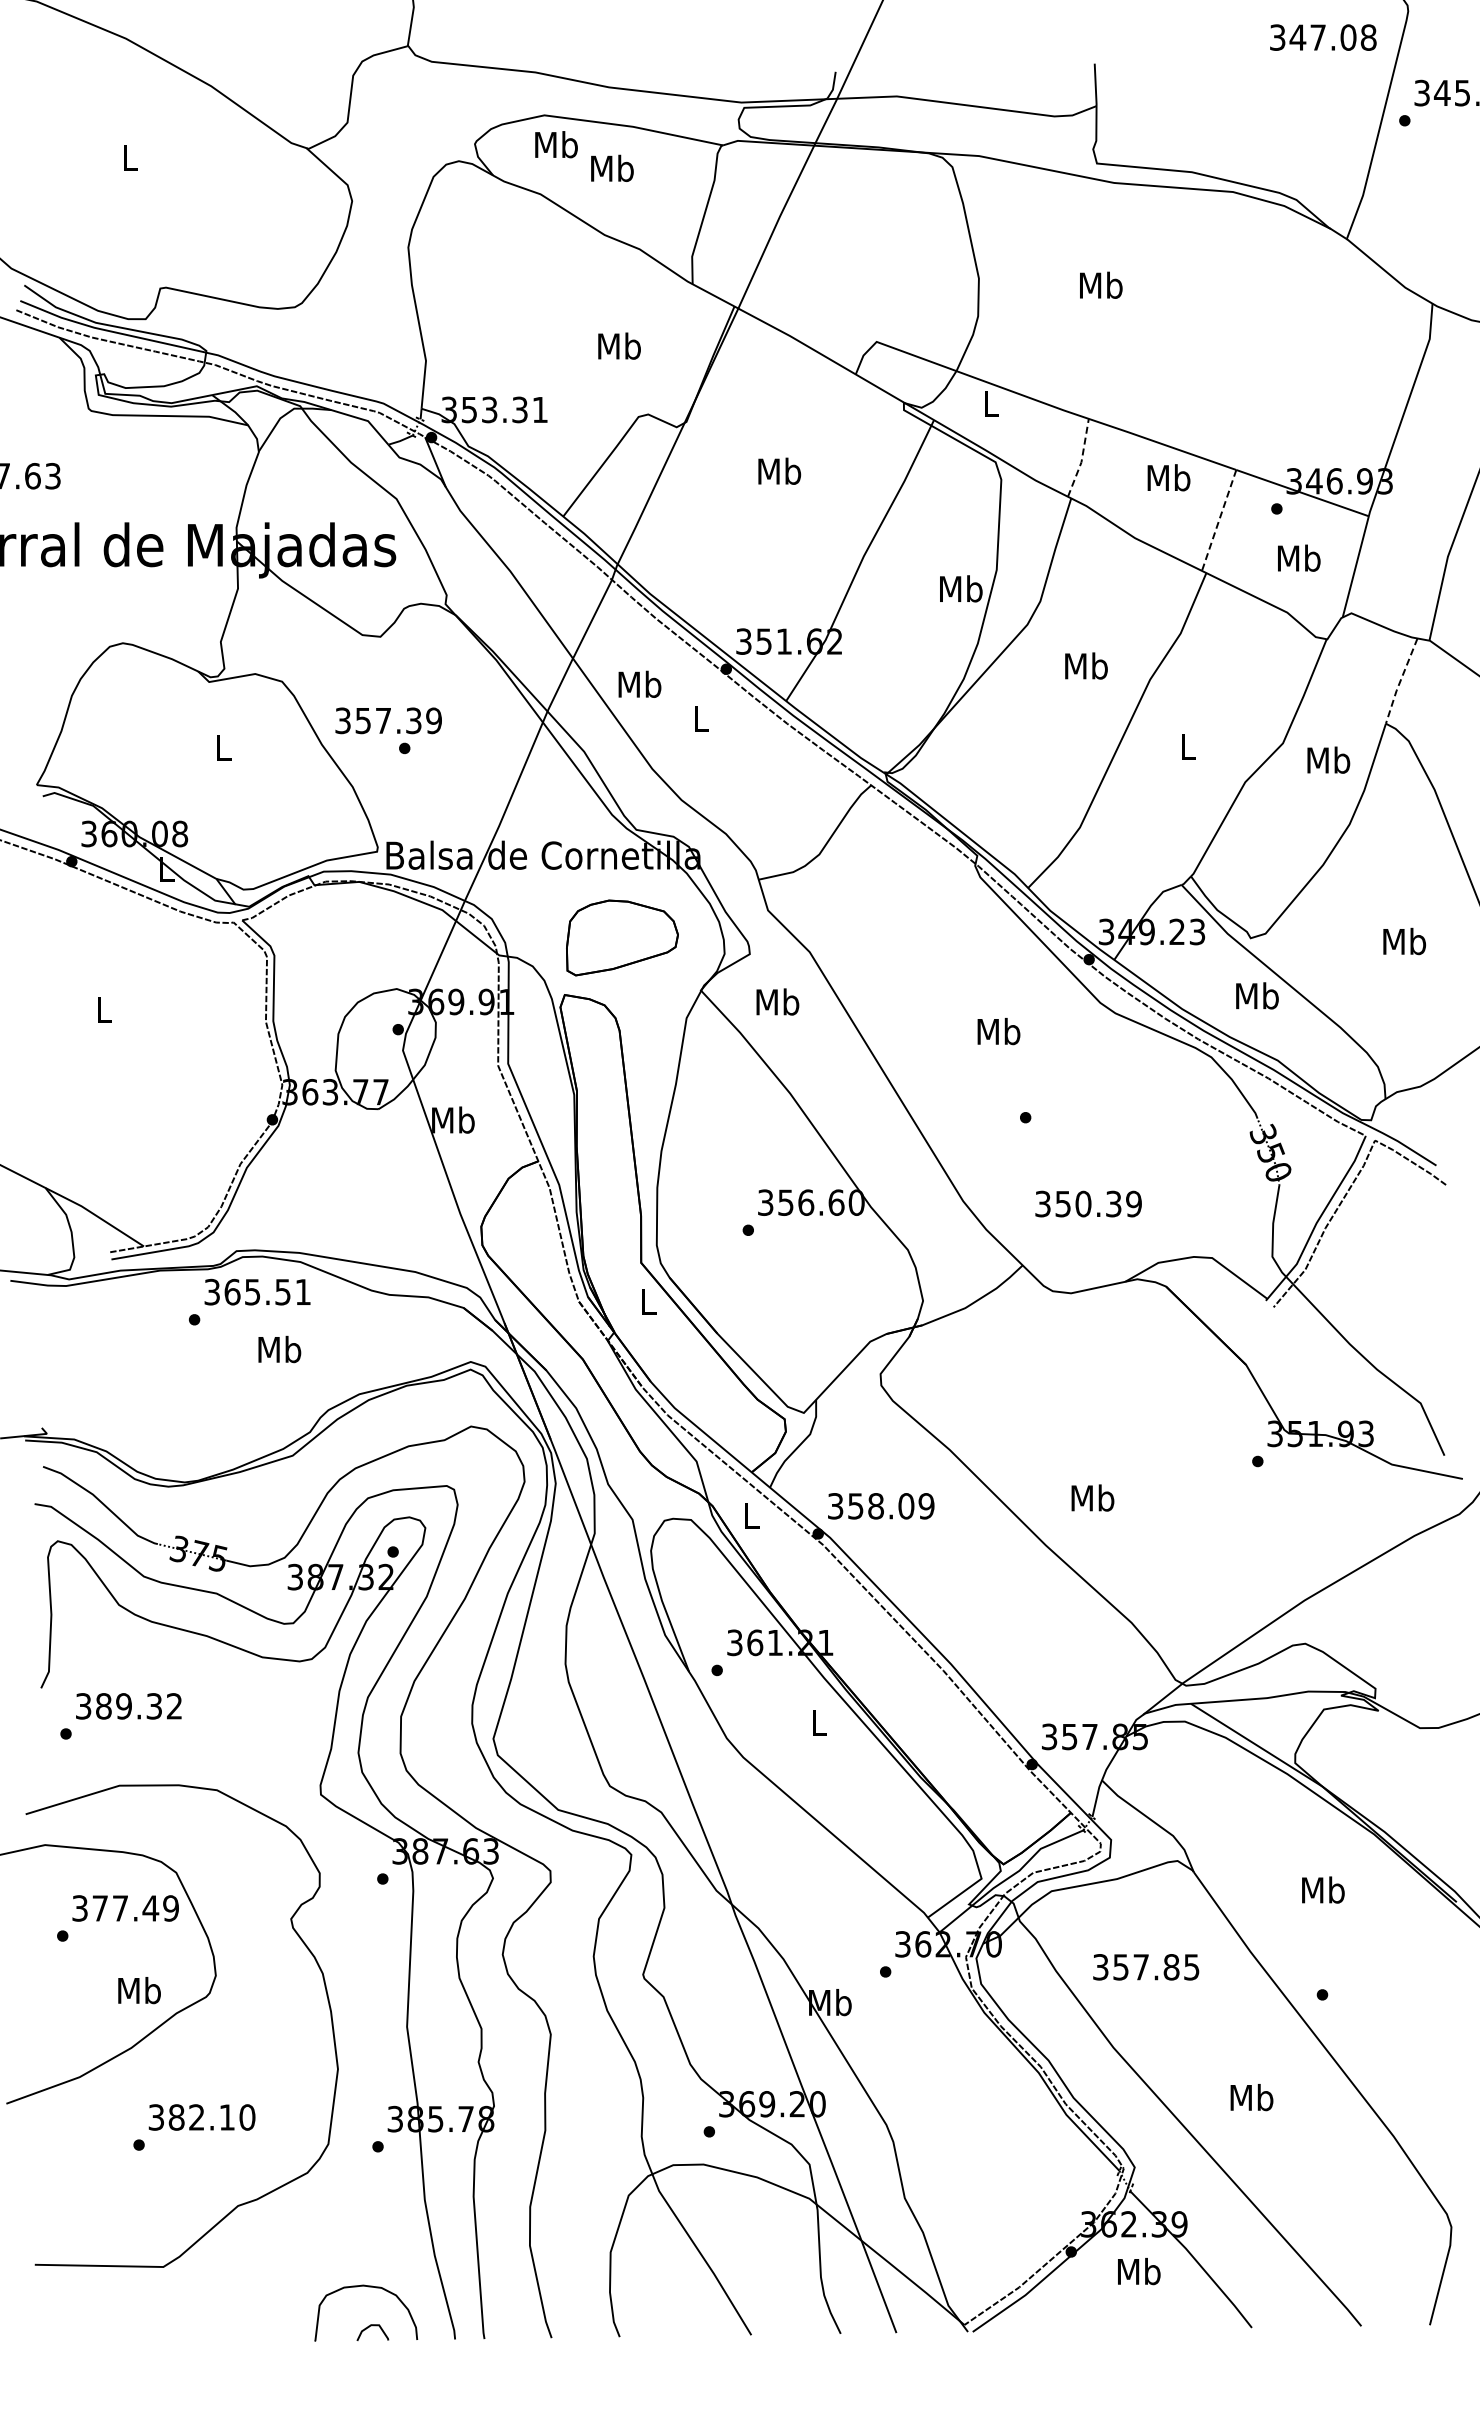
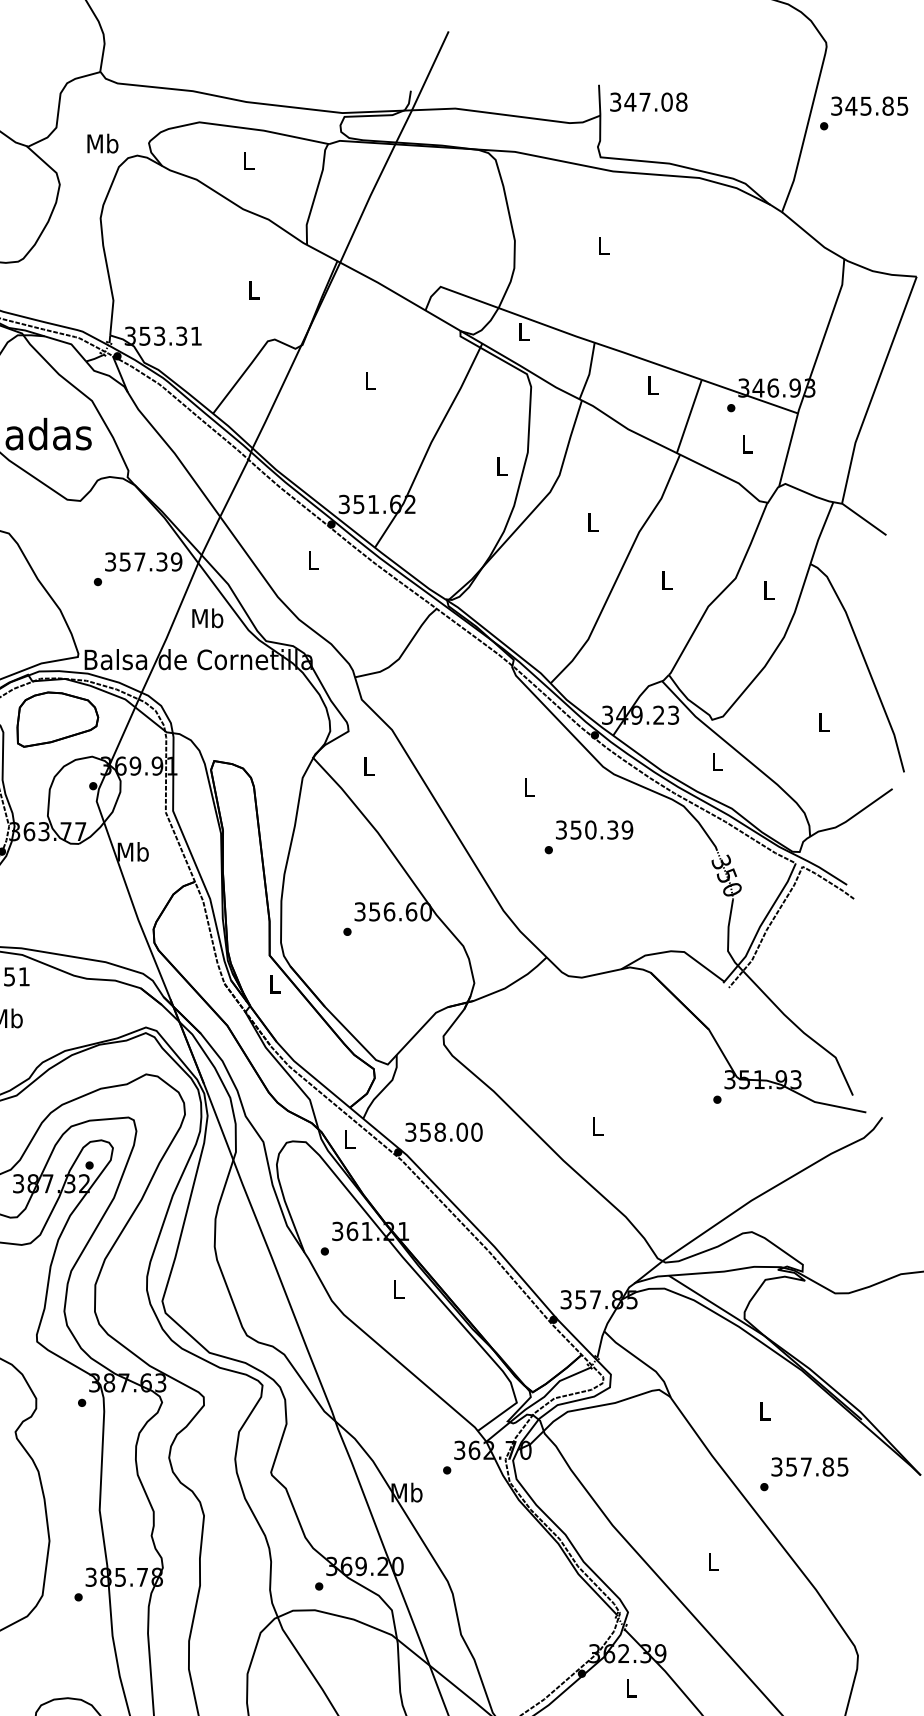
text: (1323, 37) -> (648, 102), moved
text: (556, 144) -> (102, 143), moved
text: (612, 168) -> (248, 160), Mb -> L
text: (1101, 284) -> (603, 245), Mb -> L
text: (619, 345) -> (253, 289), Mb -> L
line: (1082, 458) -> (590, 371), dashed -> solid
text: (779, 470) -> (370, 380), Mb -> L
text: (1168, 477) -> (652, 385), Mb -> L
line: (1218, 520) -> (688, 416), dashed -> solid
text: (1299, 557) -> (747, 443), Mb -> L
text: (961, 588) -> (502, 465), Mb -> L
text: (1086, 665) -> (593, 521), Mb -> L
line: (1400, 681) -> (821, 533), dashed -> solid
text: (639, 683) -> (207, 617), moved
text: (388, 720) -> (143, 561), moved
text: (1328, 759) -> (768, 590), Mb -> L
part: (622, 937) -> (57, 719), moved
text: (1404, 941) -> (823, 722), Mb -> L
text: (1257, 995) -> (717, 761), Mb -> L
text: (777, 1001) -> (368, 765), Mb -> L
text: (998, 1031) -> (529, 787), Mb -> L
text: (1088, 1203) -> (594, 829), moved
text: (1092, 1497) -> (597, 1125), Mb -> L
text: (926, 1506) -> (476, 1132), 358.09 -> 358.00
text: (1323, 1889) -> (765, 1410), Mb -> L
text: (1146, 1967) -> (810, 1467), moved
text: (1251, 2097) -> (712, 1561), Mb -> L
text: (1139, 2271) -> (631, 1687), Mb -> L

